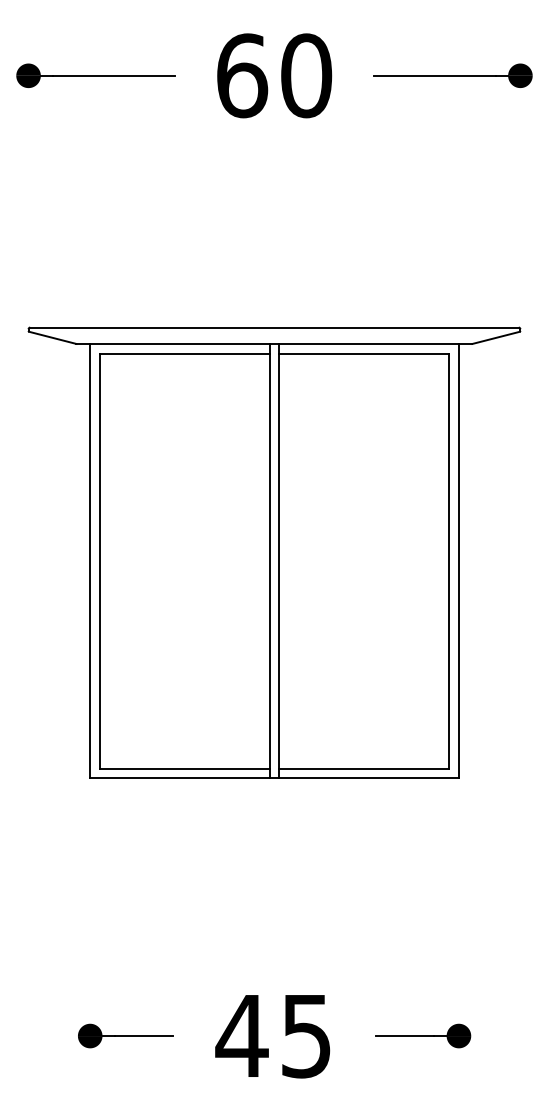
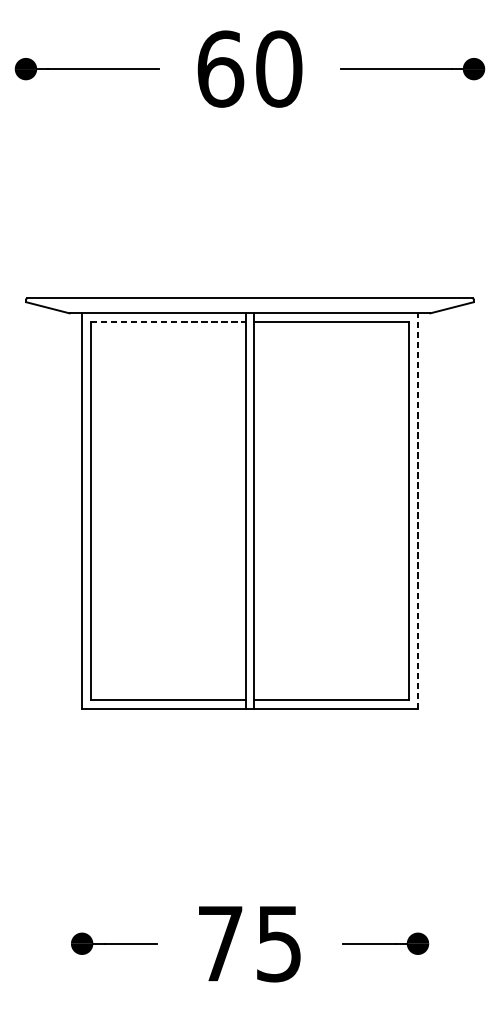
line: (184, 353) -> (168, 322), solid -> dashed
line: (458, 560) -> (417, 510), solid -> dashed
text: (241, 1035) -> (219, 943), 45 -> 75

